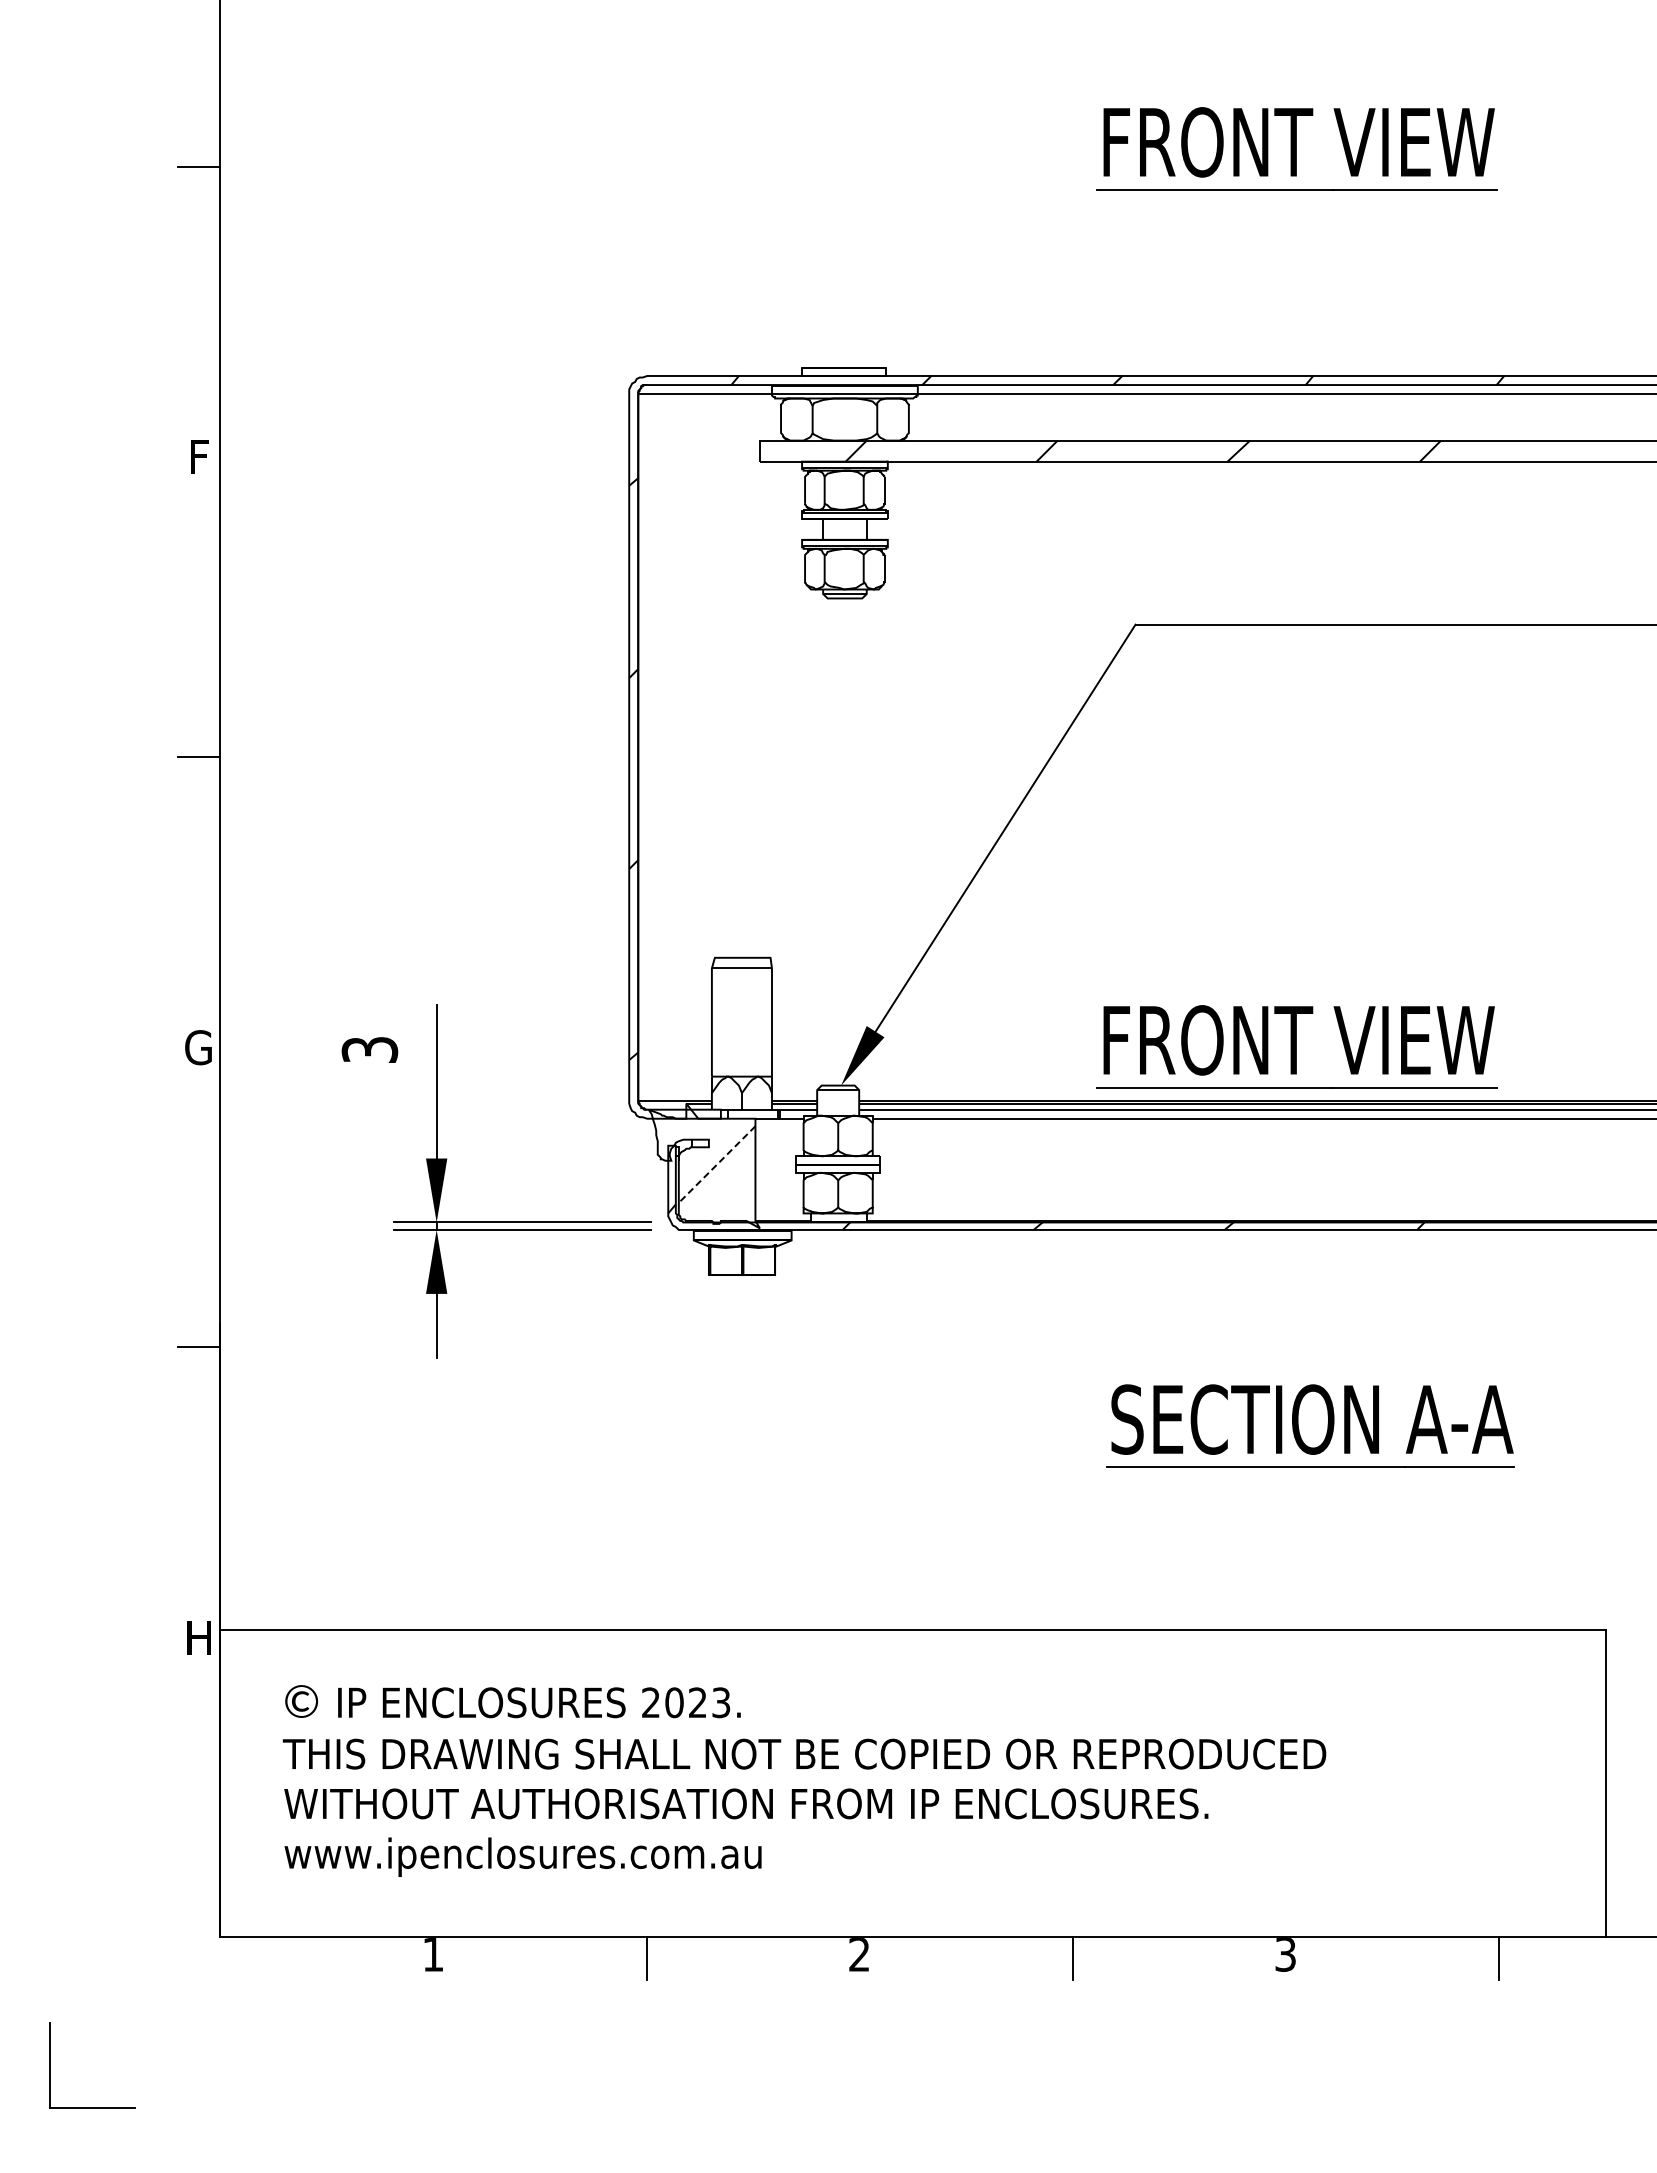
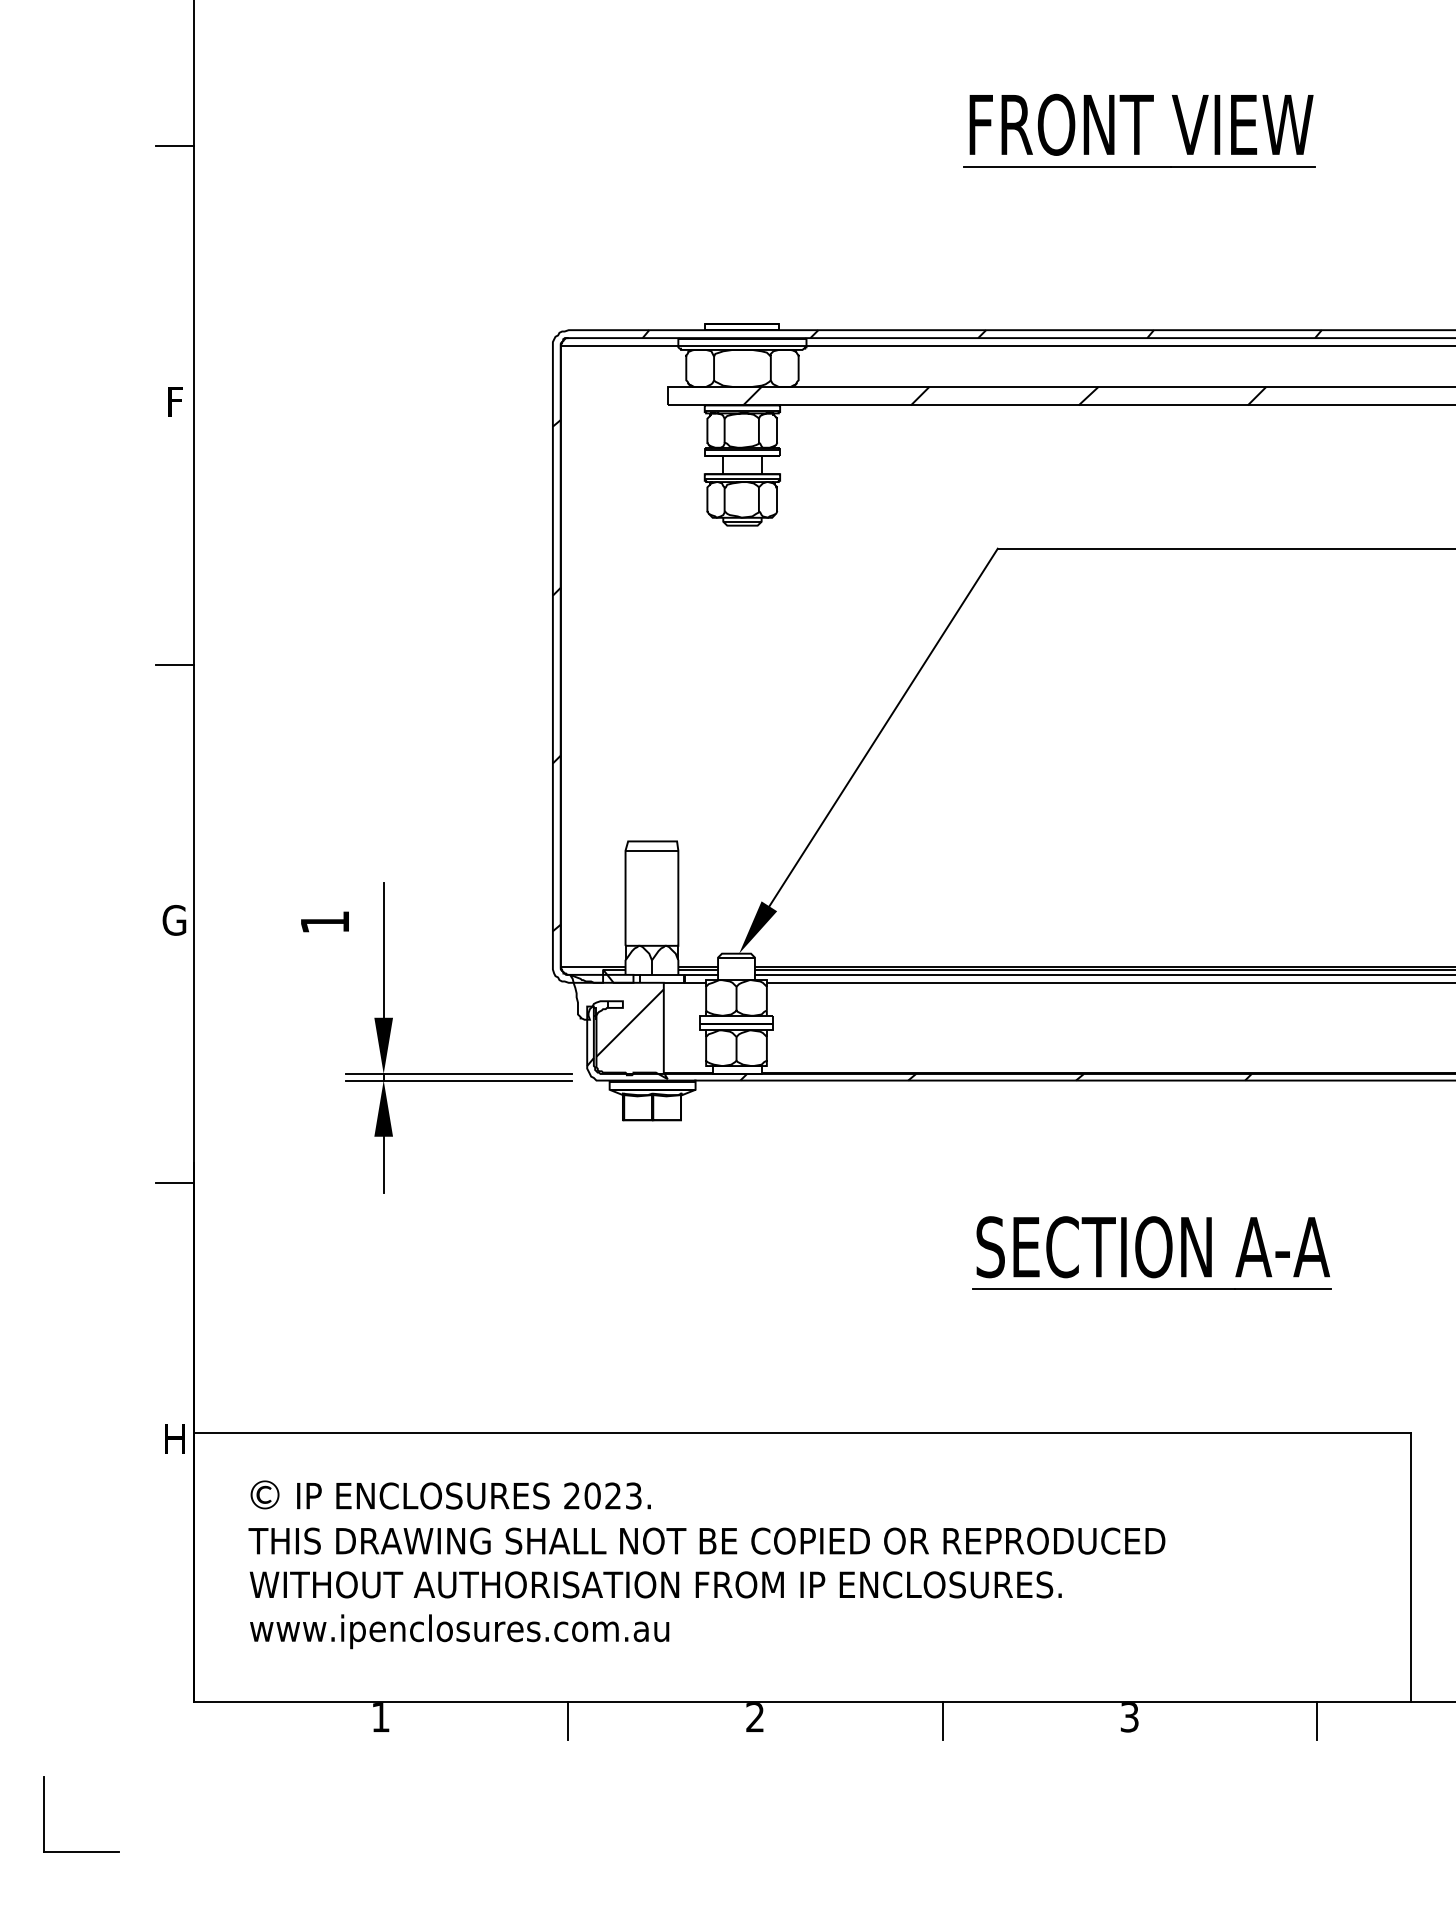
part: (1296, 1046) -> (1139, 919), removed
text: (369, 1049) -> (324, 921), 3 -> 1
line: (716, 1164) -> (629, 1023), dashed -> solid

